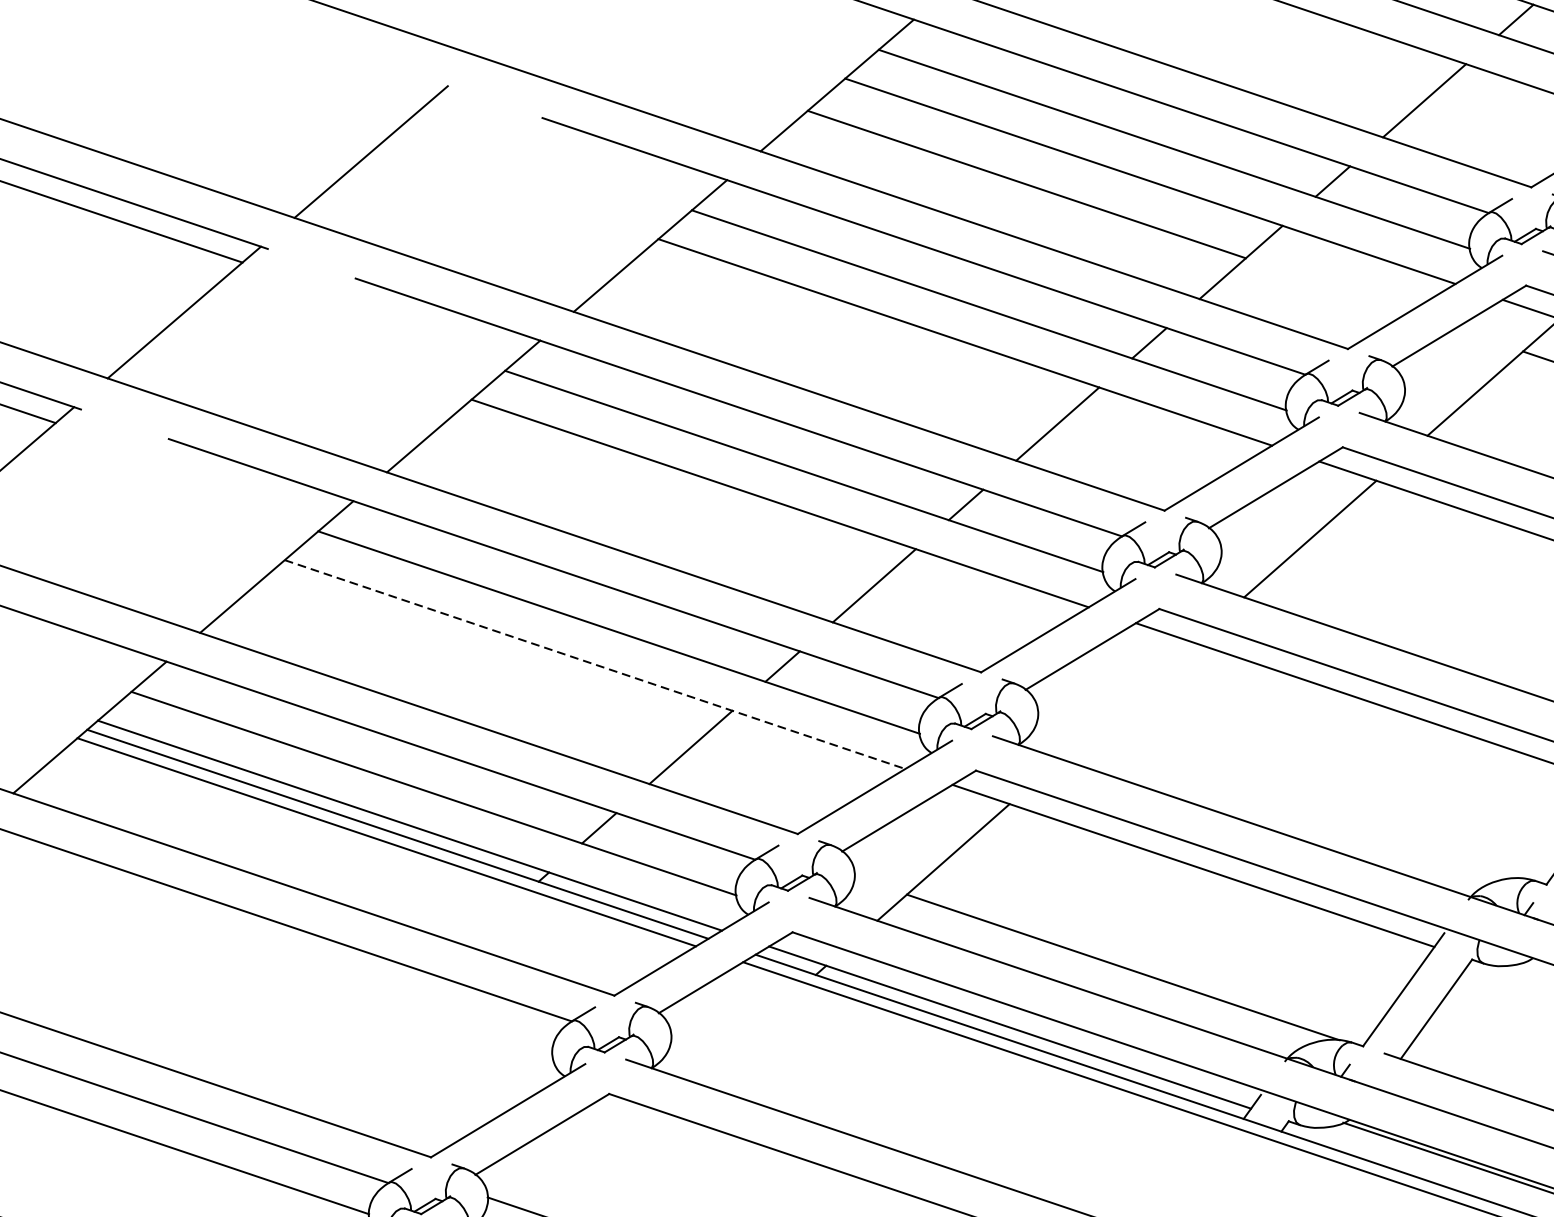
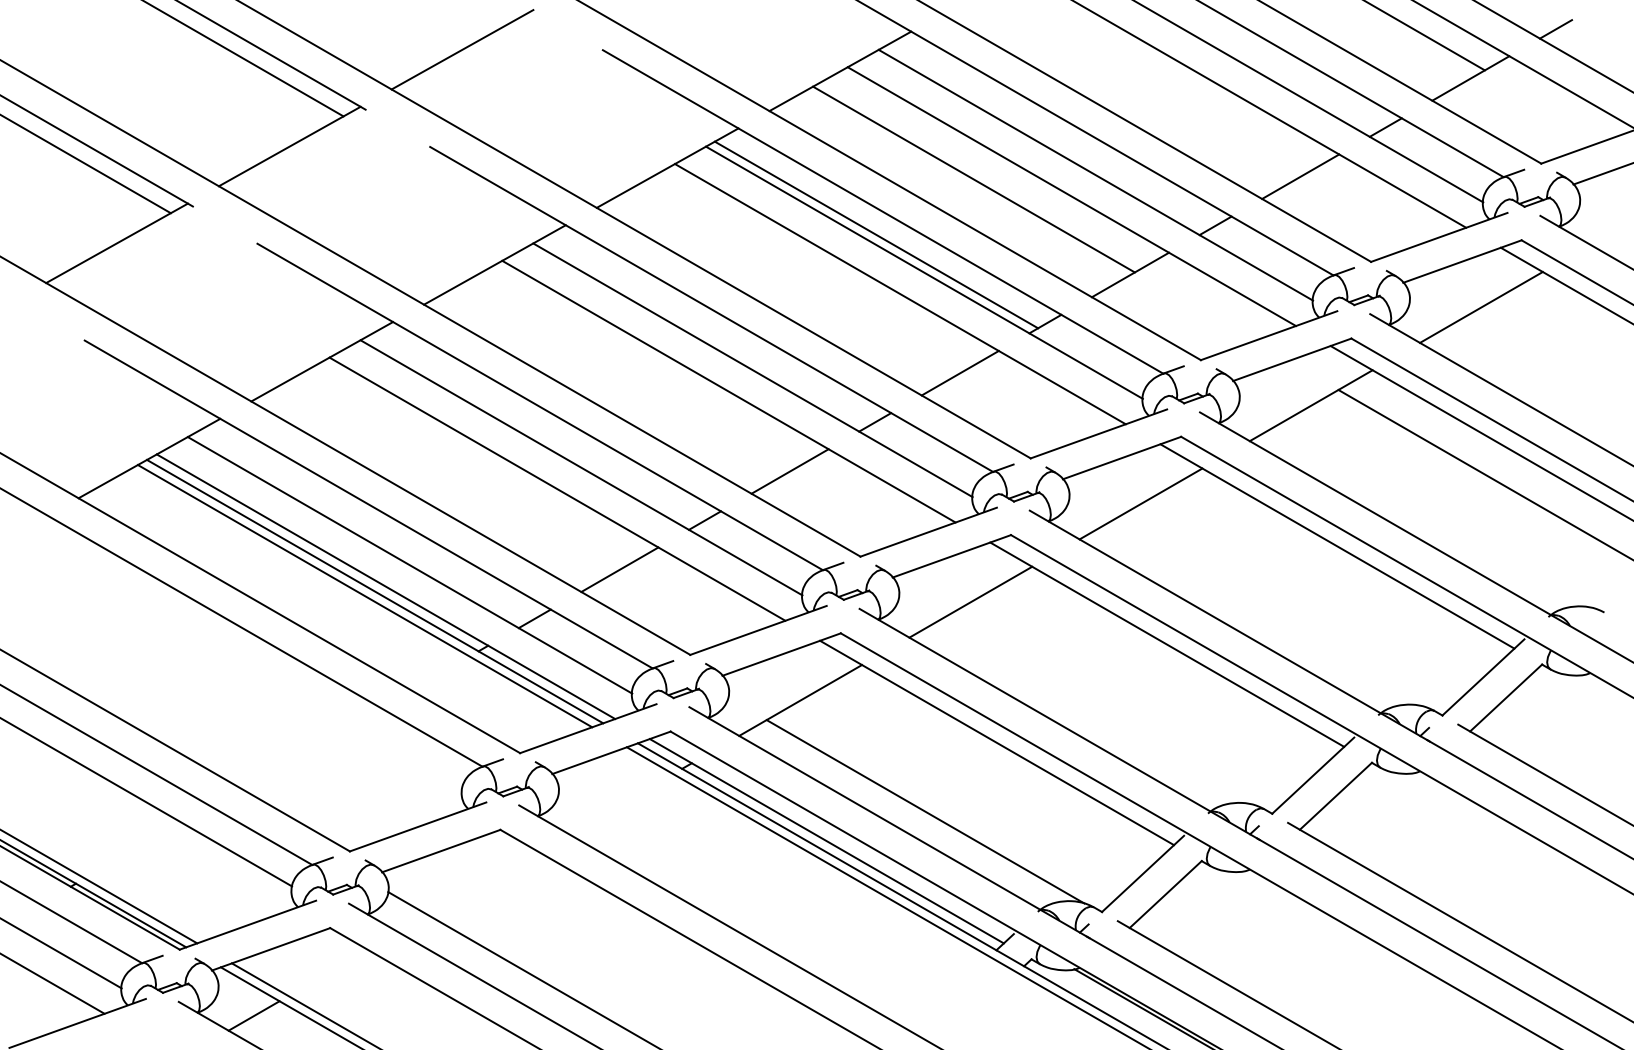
line: (921, 275) -> (876, 234), added
line: (595, 664) -> (557, 489), dashed -> solid
line: (1126, 699) -> (970, 601), added

